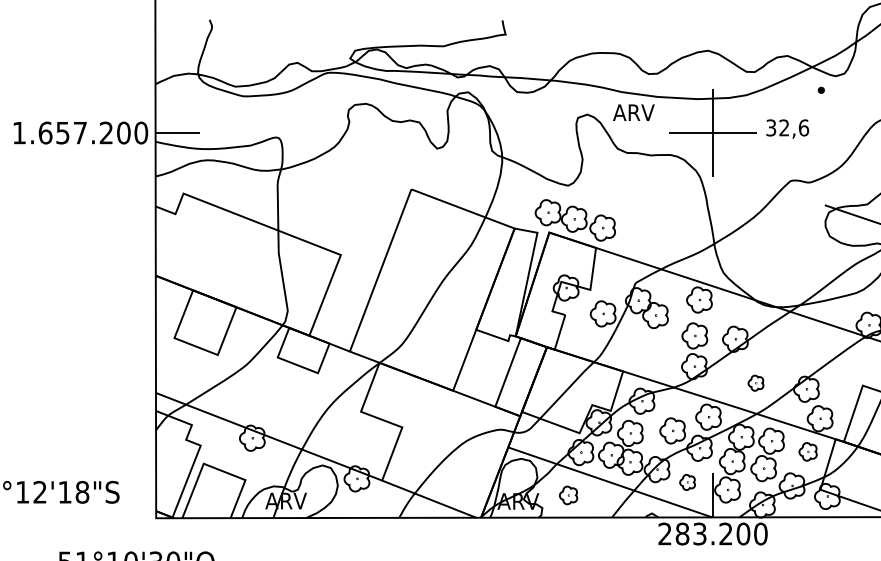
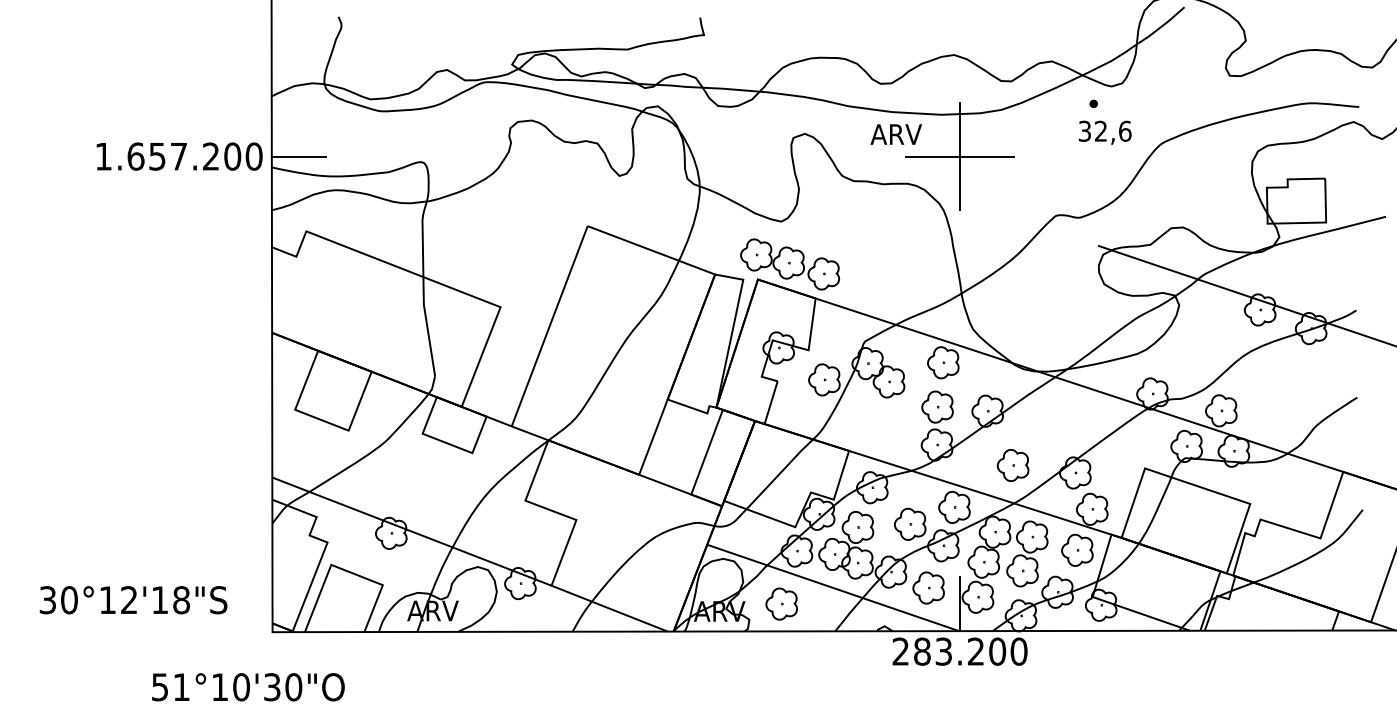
text: (633, 112) -> (895, 134), moved
text: (787, 128) -> (1104, 132), moved
part: (755, 383) -> (1012, 465), size x1.67
part: (808, 451) -> (1077, 549), size x1.43
part: (687, 482) -> (928, 587), size x1.67
part: (568, 495) -> (781, 603), size x1.43

